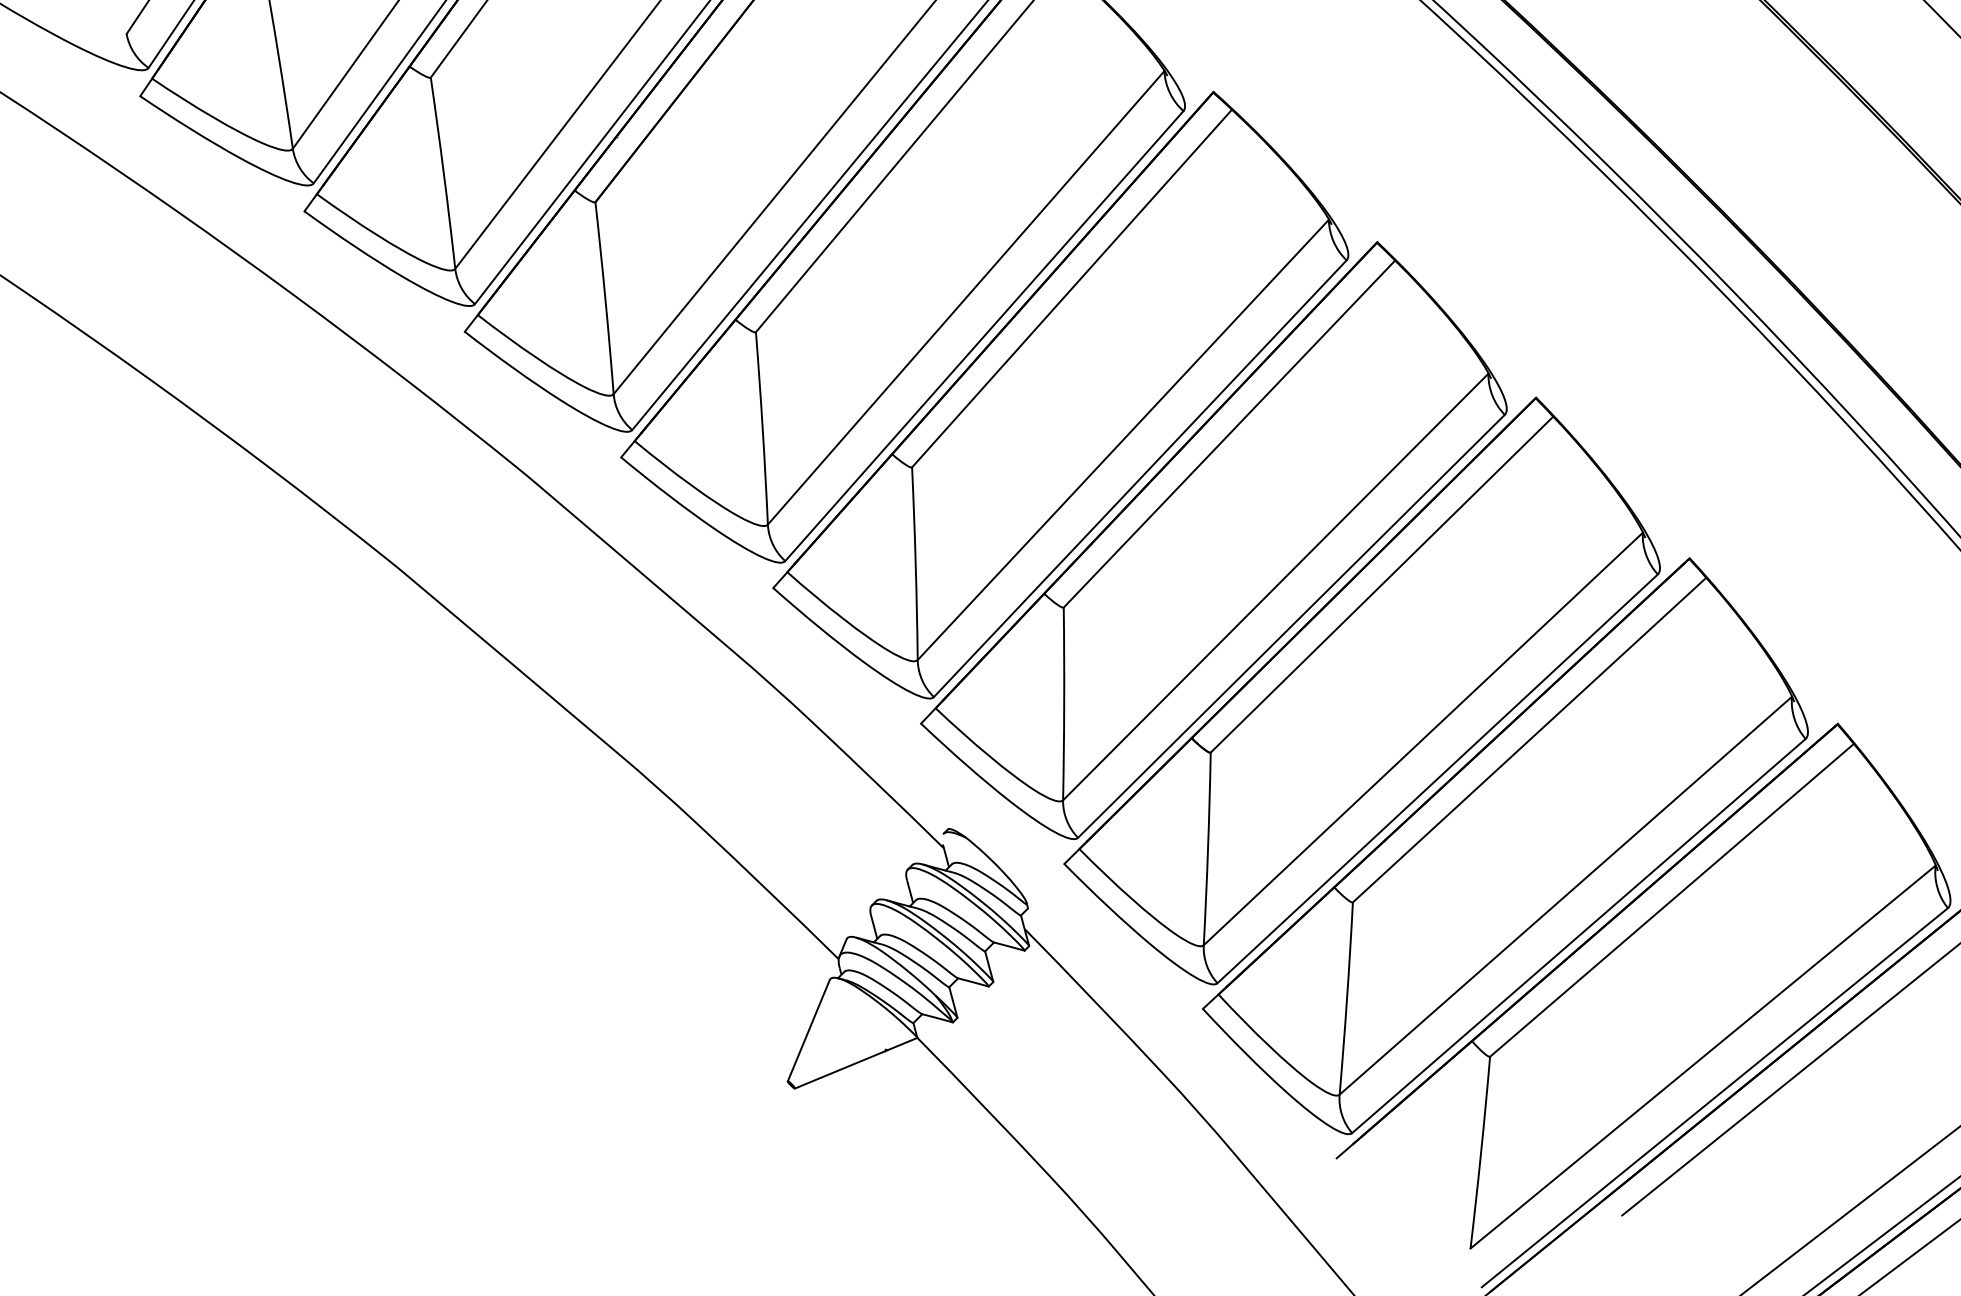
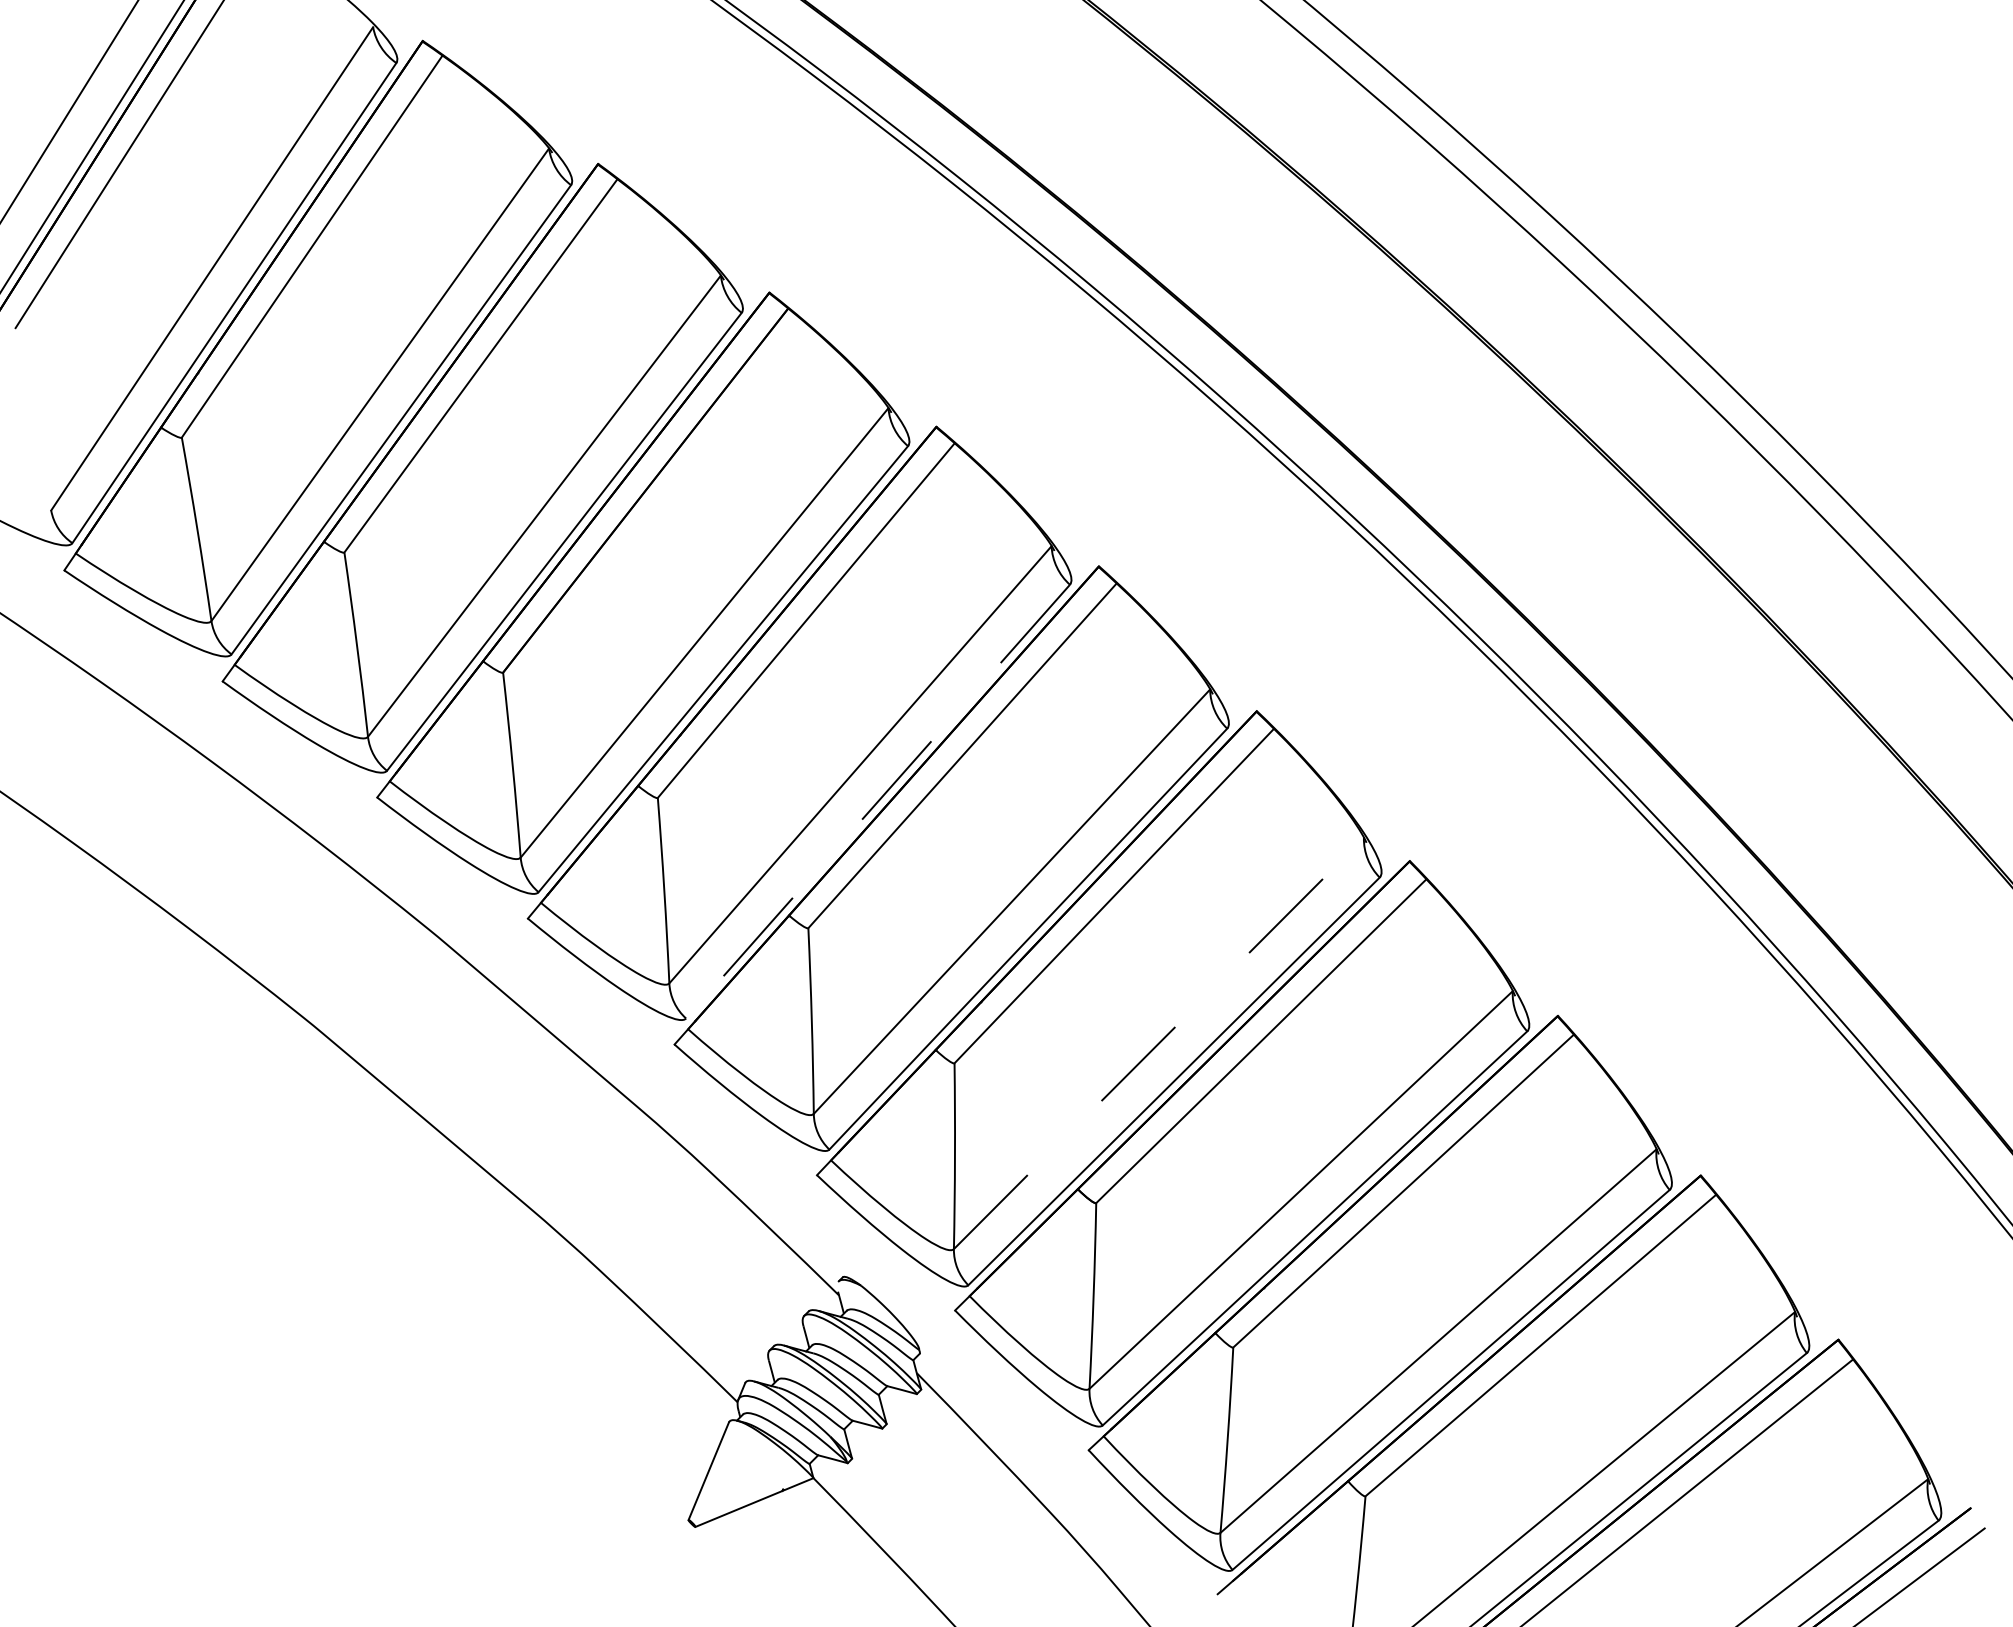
line: (984, 335) -> (878, 801), solid -> dashed
line: (1276, 587) -> (1159, 1043), solid -> dashed

